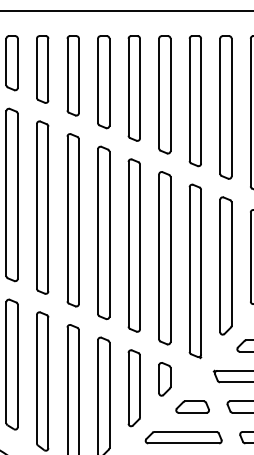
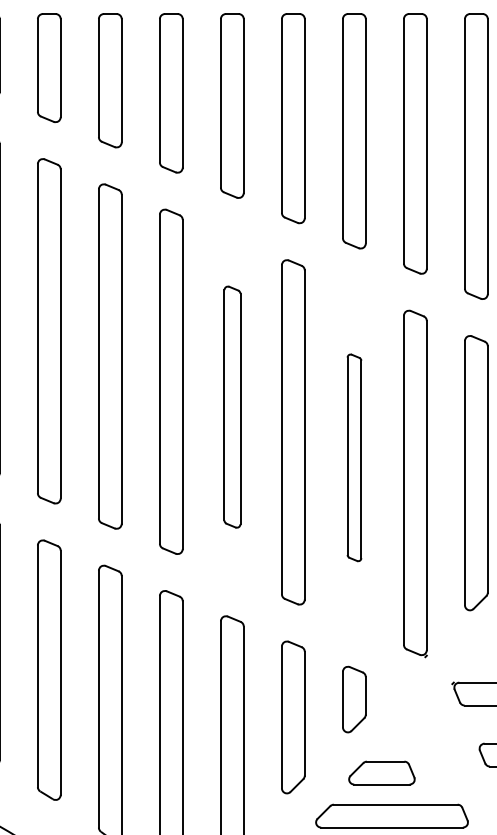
part: (103, 232) -> (231, 406), size x0.7
part: (164, 258) -> (353, 458), size x0.6
part: (192, 406) -> (381, 771), moved

